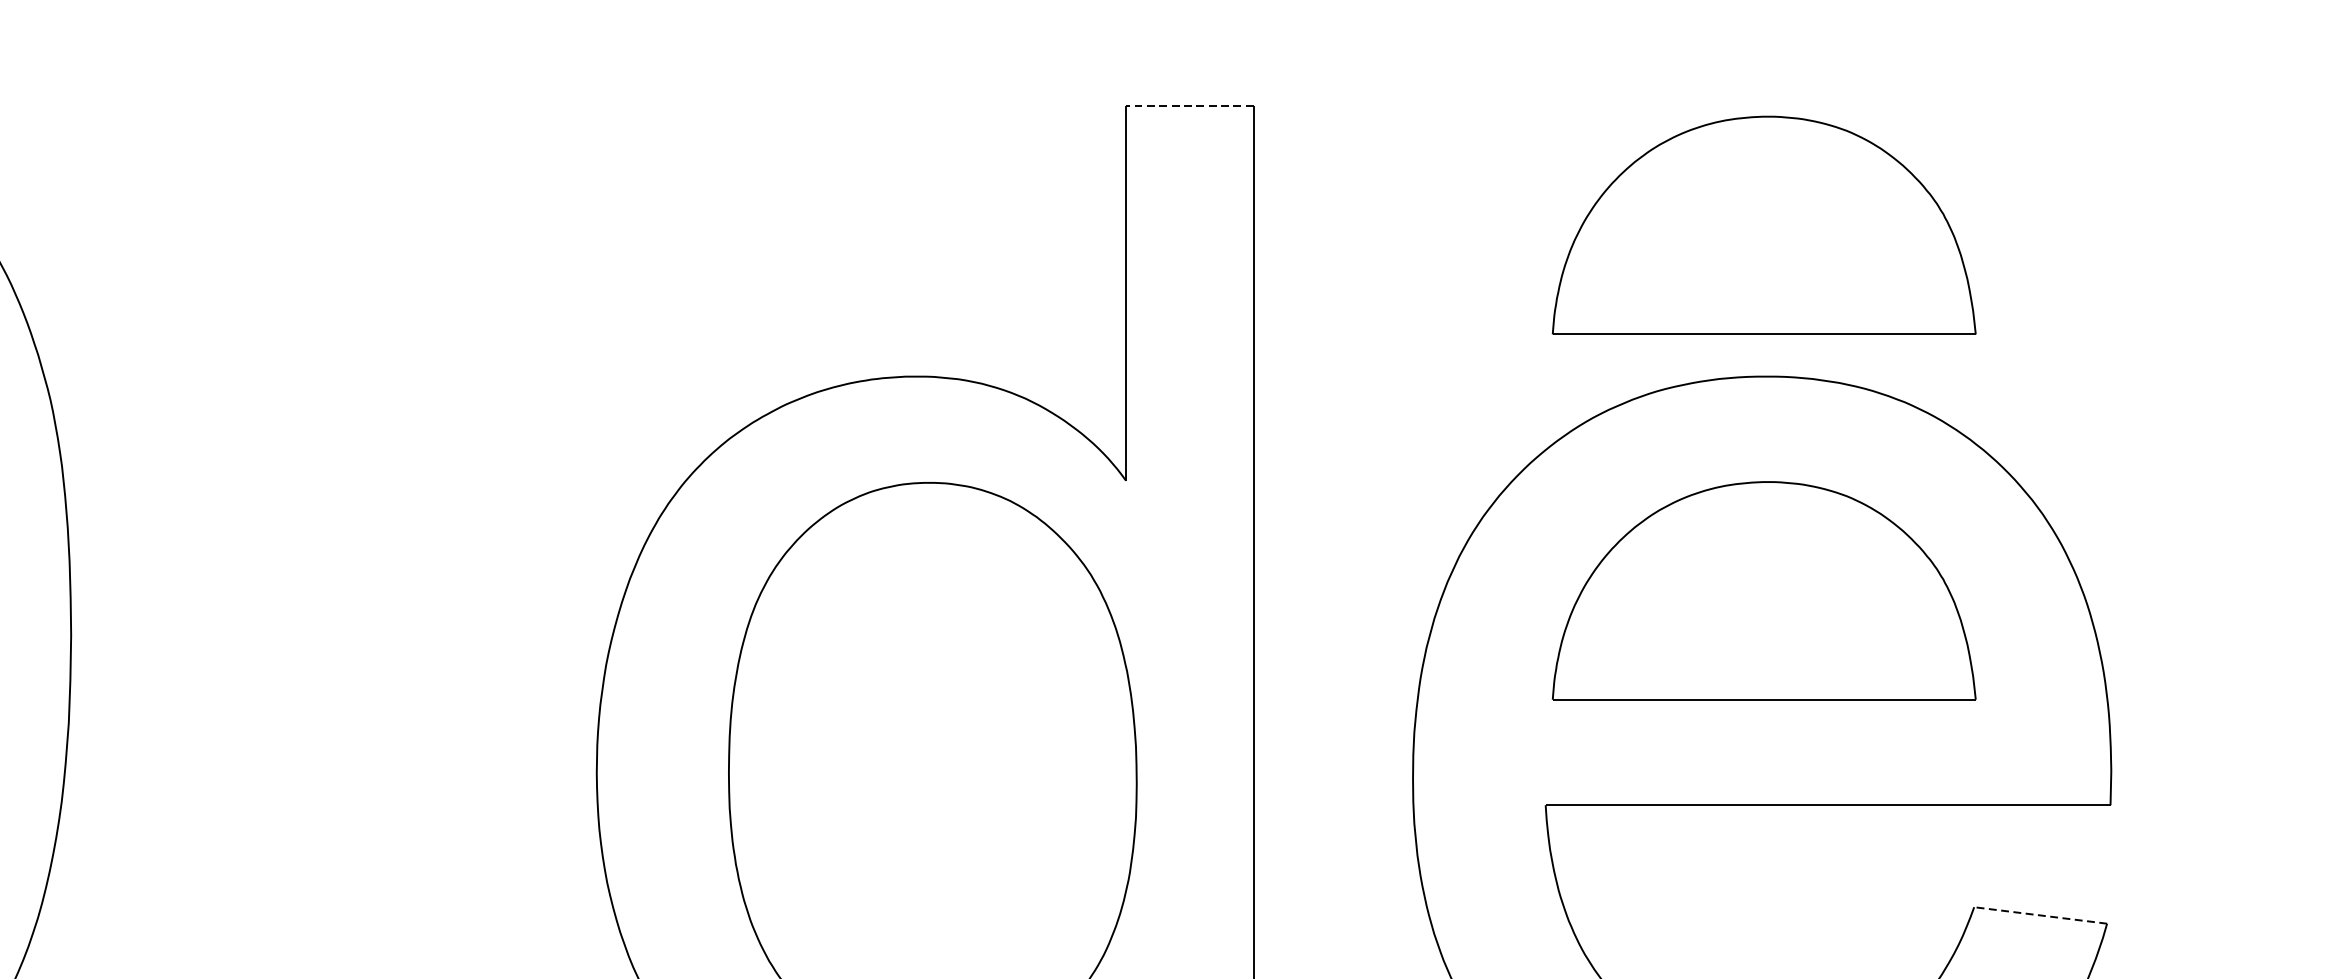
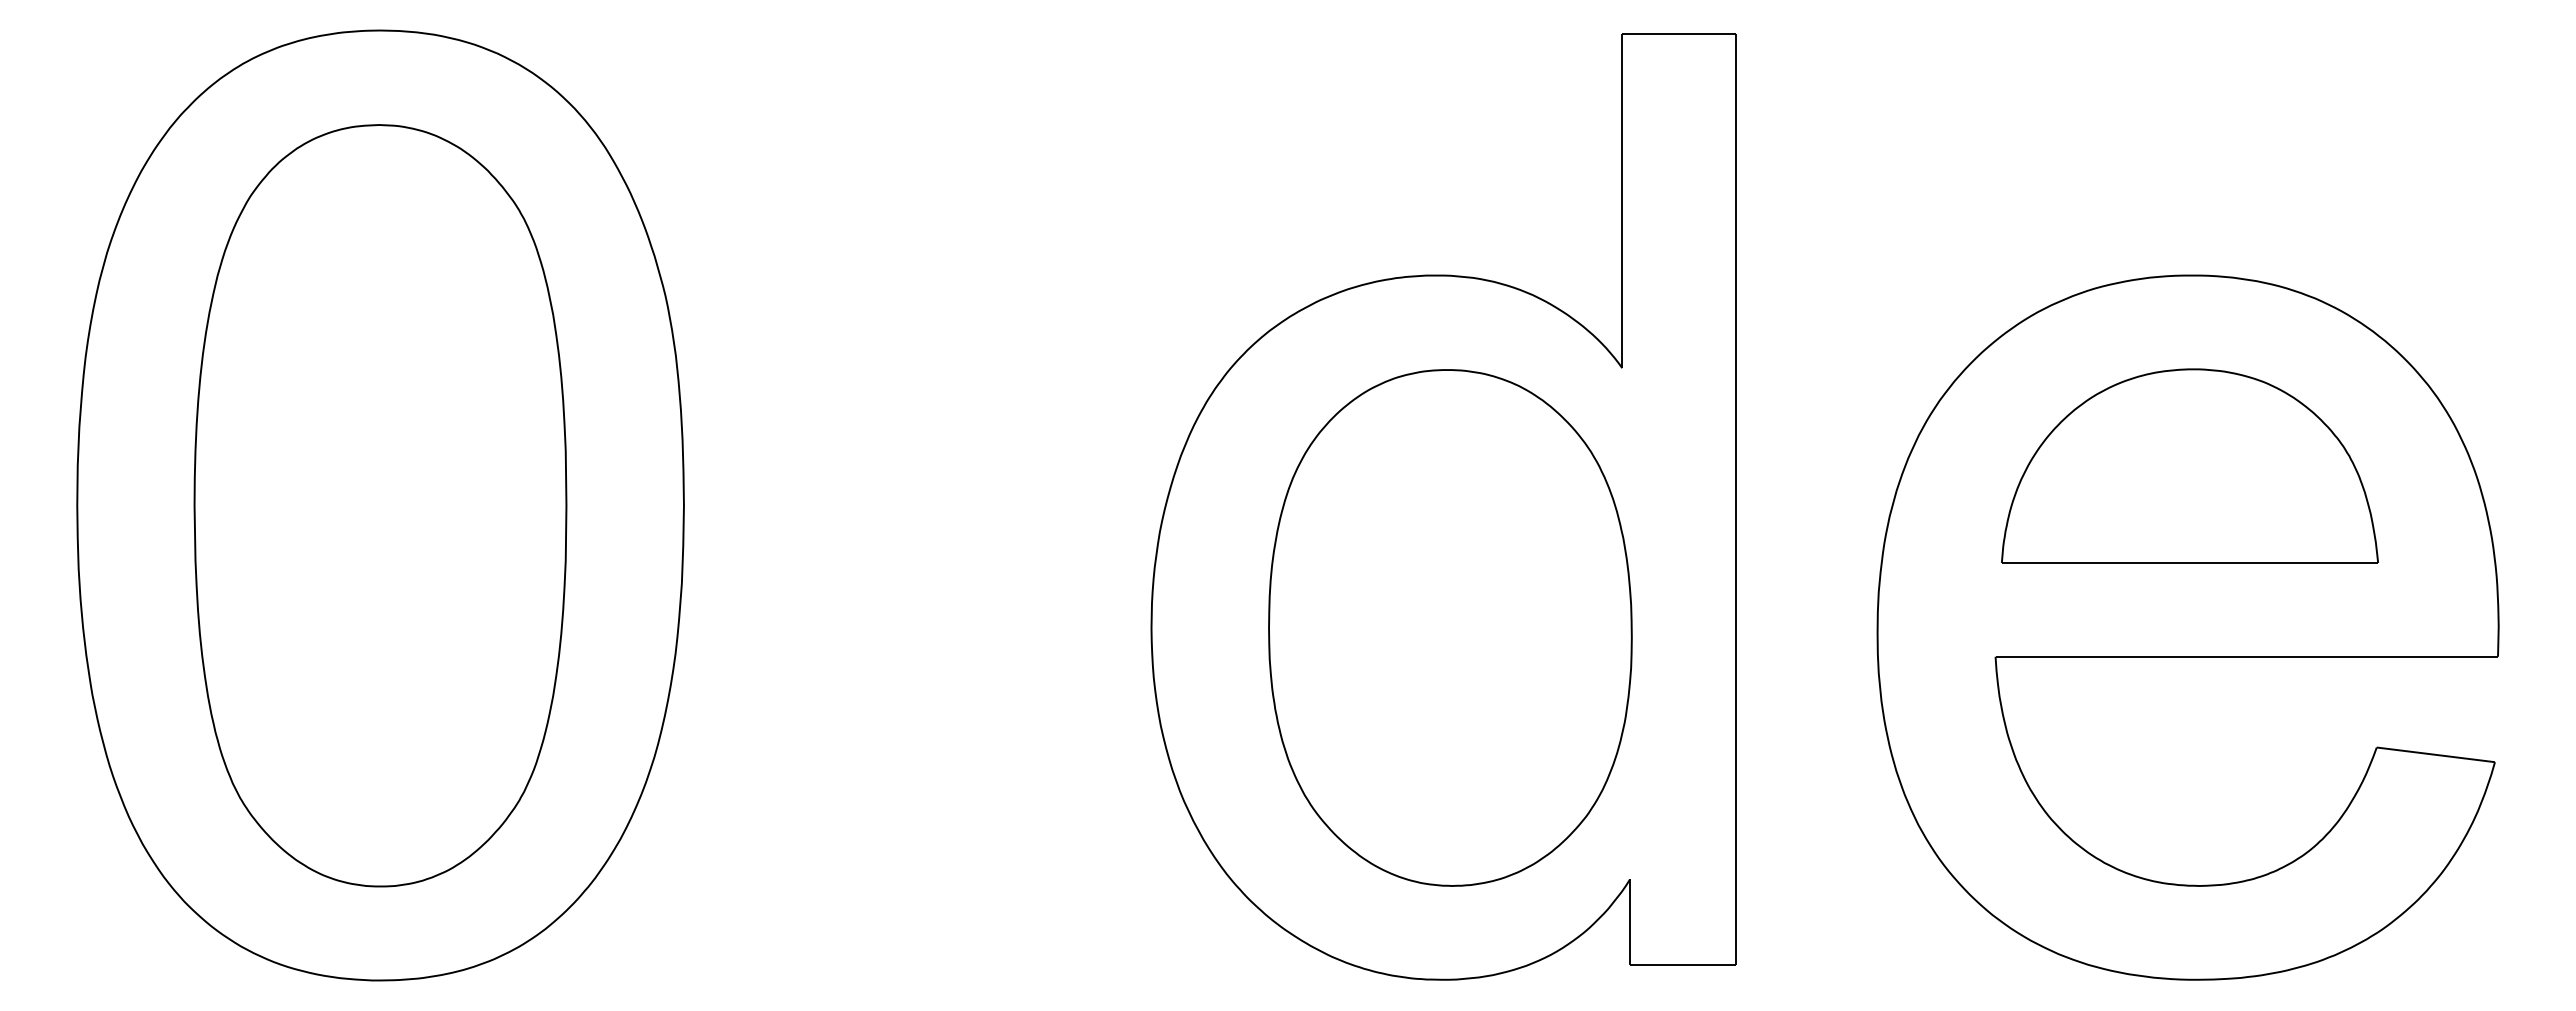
line: (1190, 105) -> (1679, 34), dashed -> solid
part: (1763, 224) -> (2189, 140), removed
line: (2040, 915) -> (2435, 754), dashed -> solid

